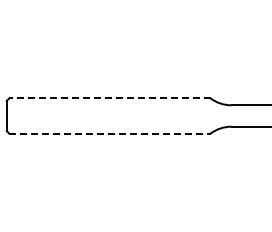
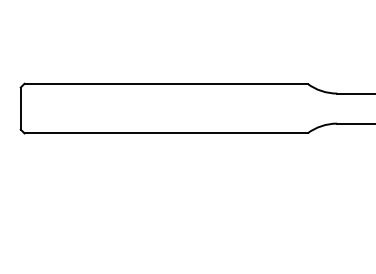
line: (109, 98) -> (165, 83), dashed -> solid
line: (109, 133) -> (165, 133), dashed -> solid

